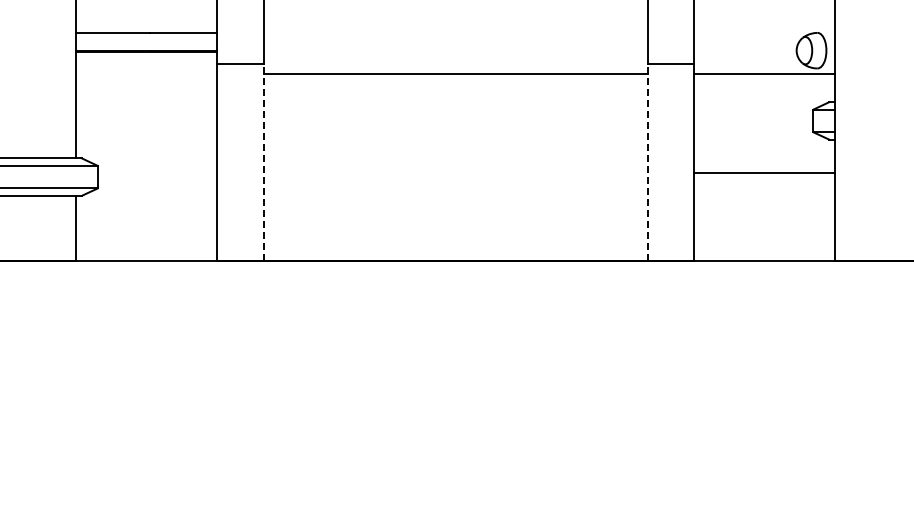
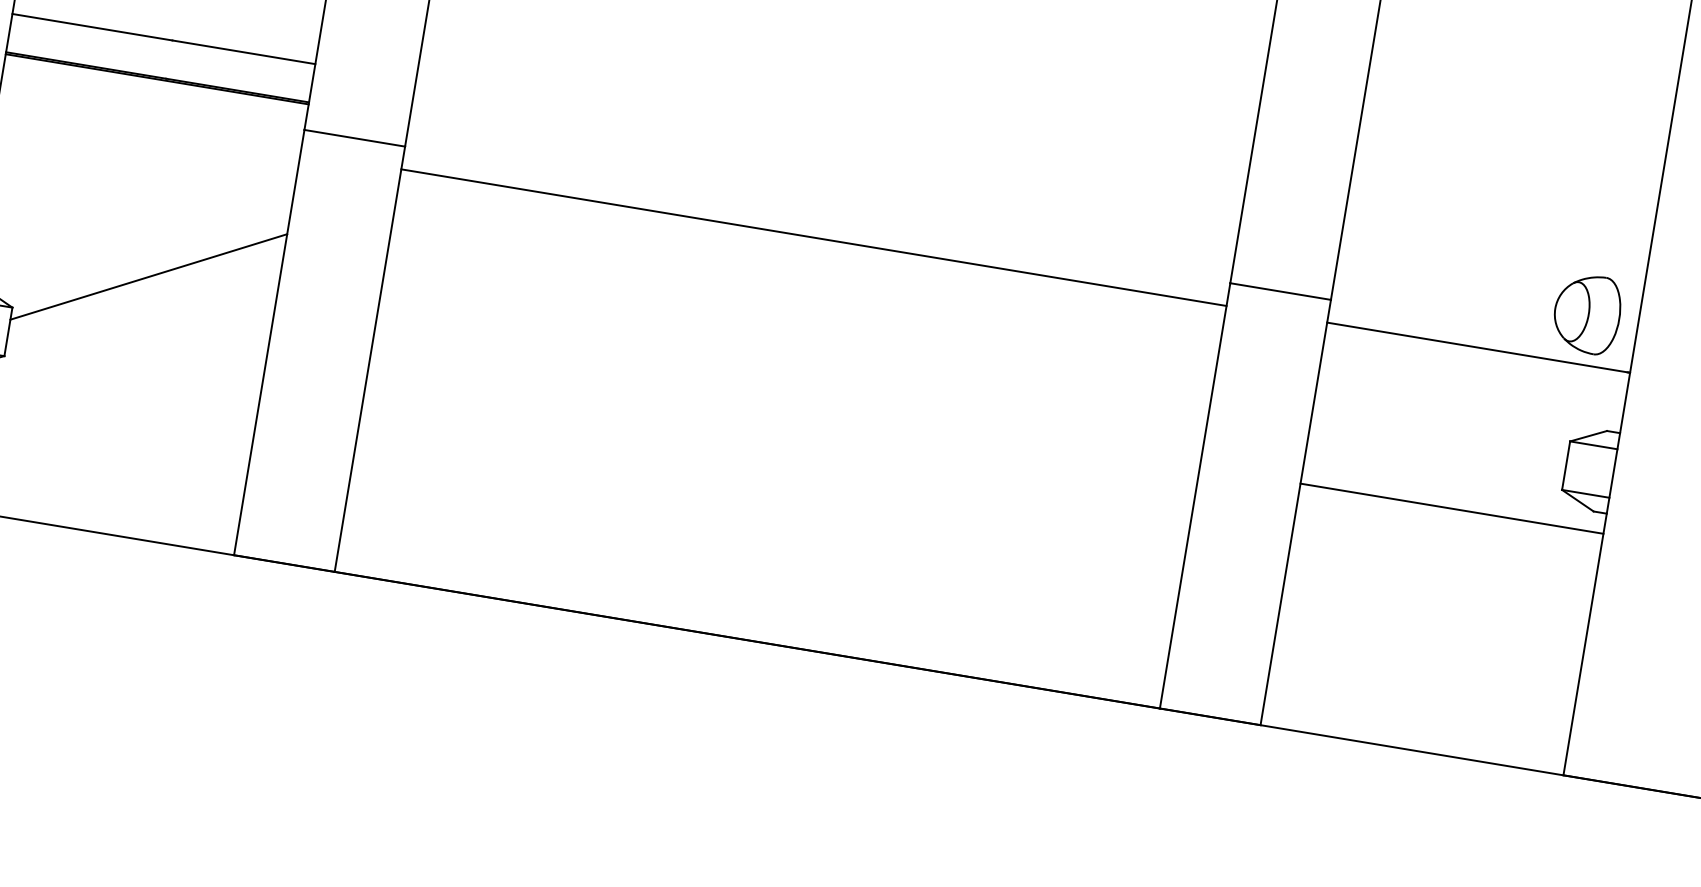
line: (156, 141) -> (147, 276), added
line: (263, 162) -> (369, 359), dashed -> solid
line: (647, 162) -> (1194, 495), dashed -> solid
line: (764, 173) -> (1451, 509), moved

